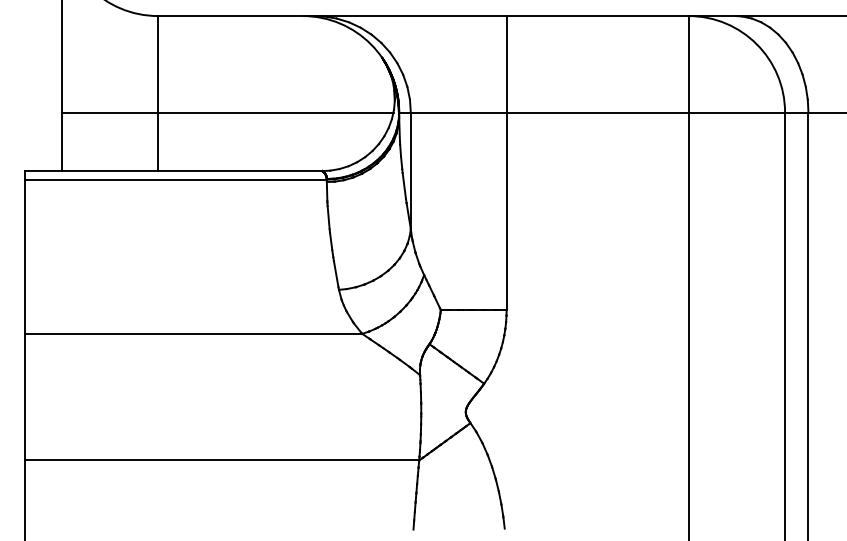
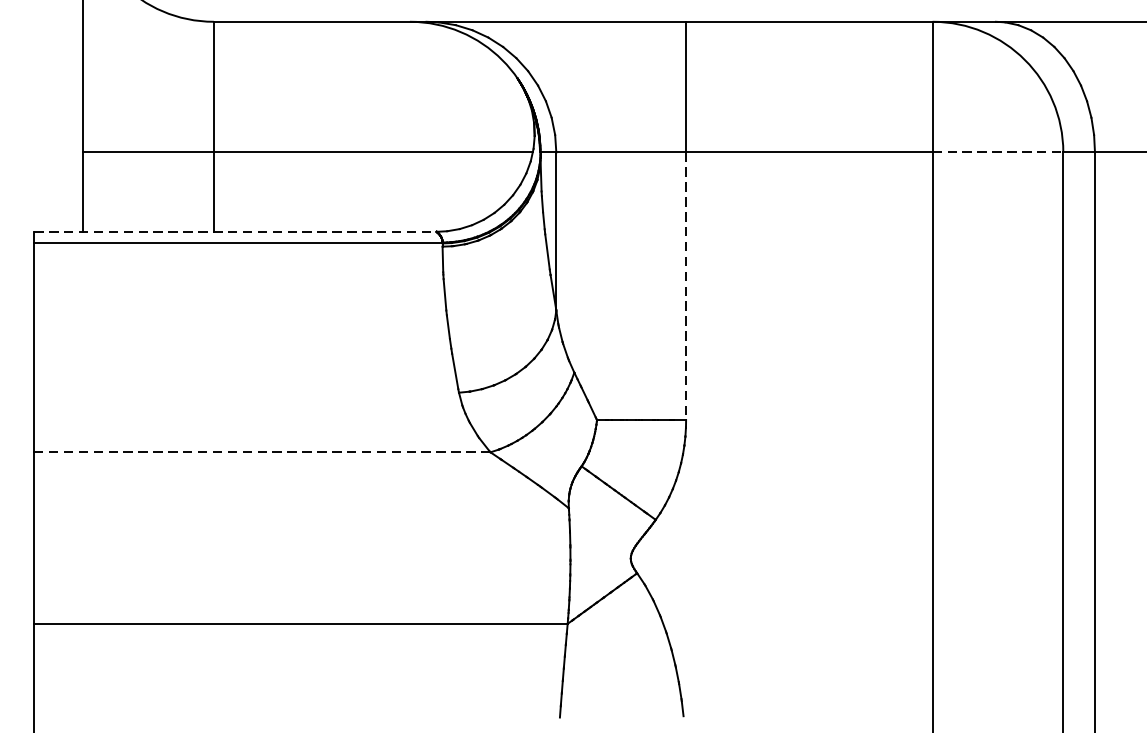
line: (737, 112) -> (998, 152), solid -> dashed
line: (173, 171) -> (234, 232), solid -> dashed
line: (506, 211) -> (685, 286), solid -> dashed
line: (193, 333) -> (261, 451), solid -> dashed

